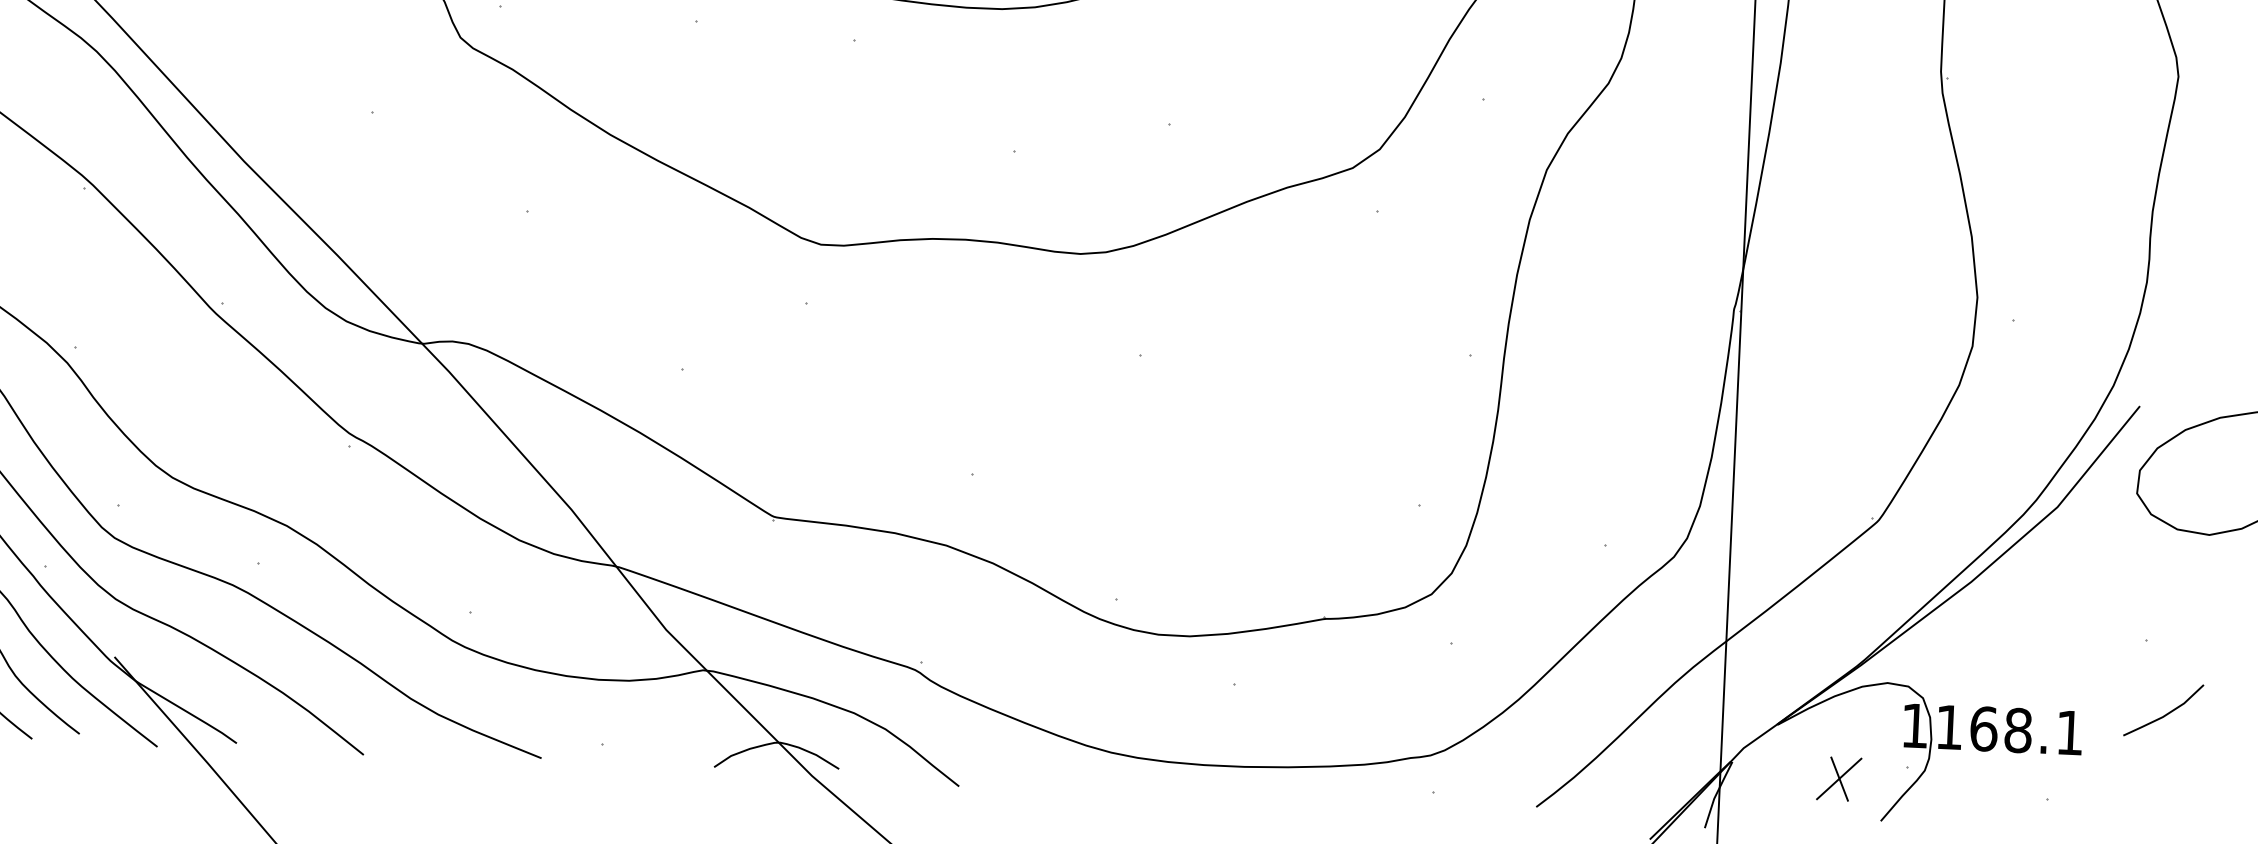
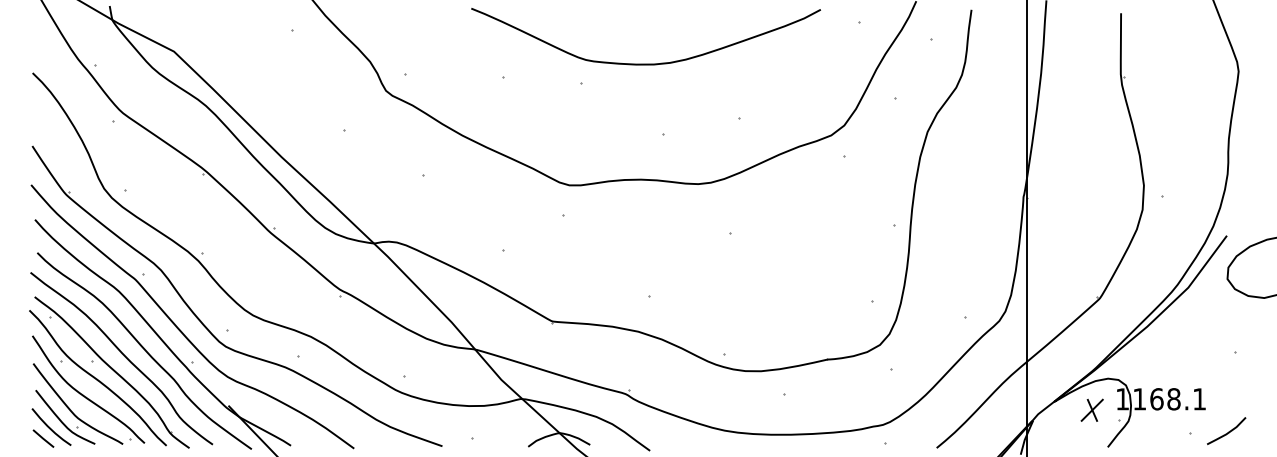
line: (2167, 711) -> (1228, 431), moved
part: (1837, 777) -> (1091, 409), moved

